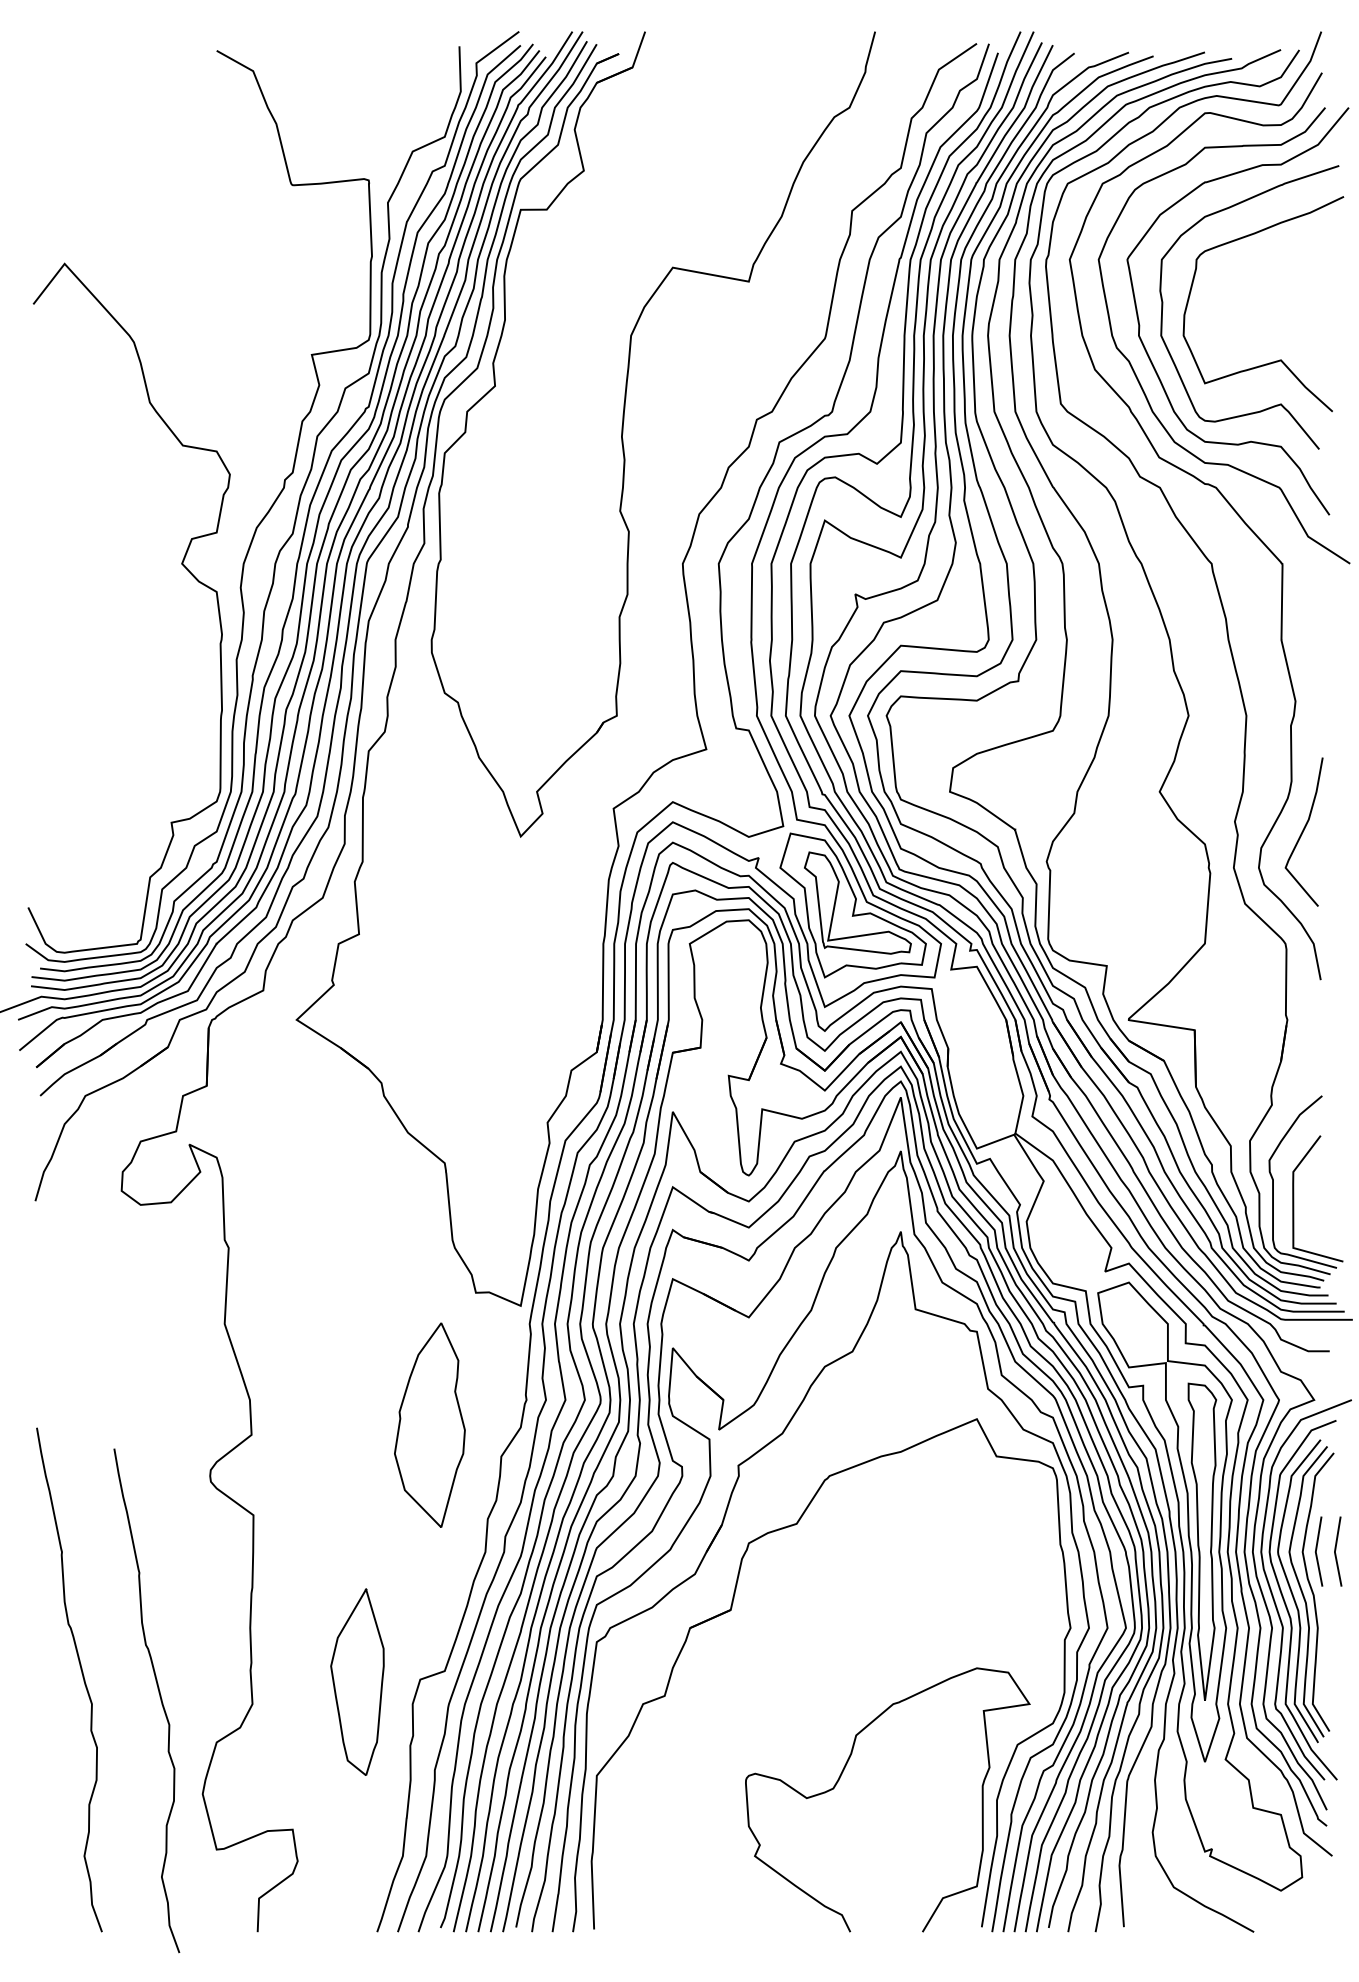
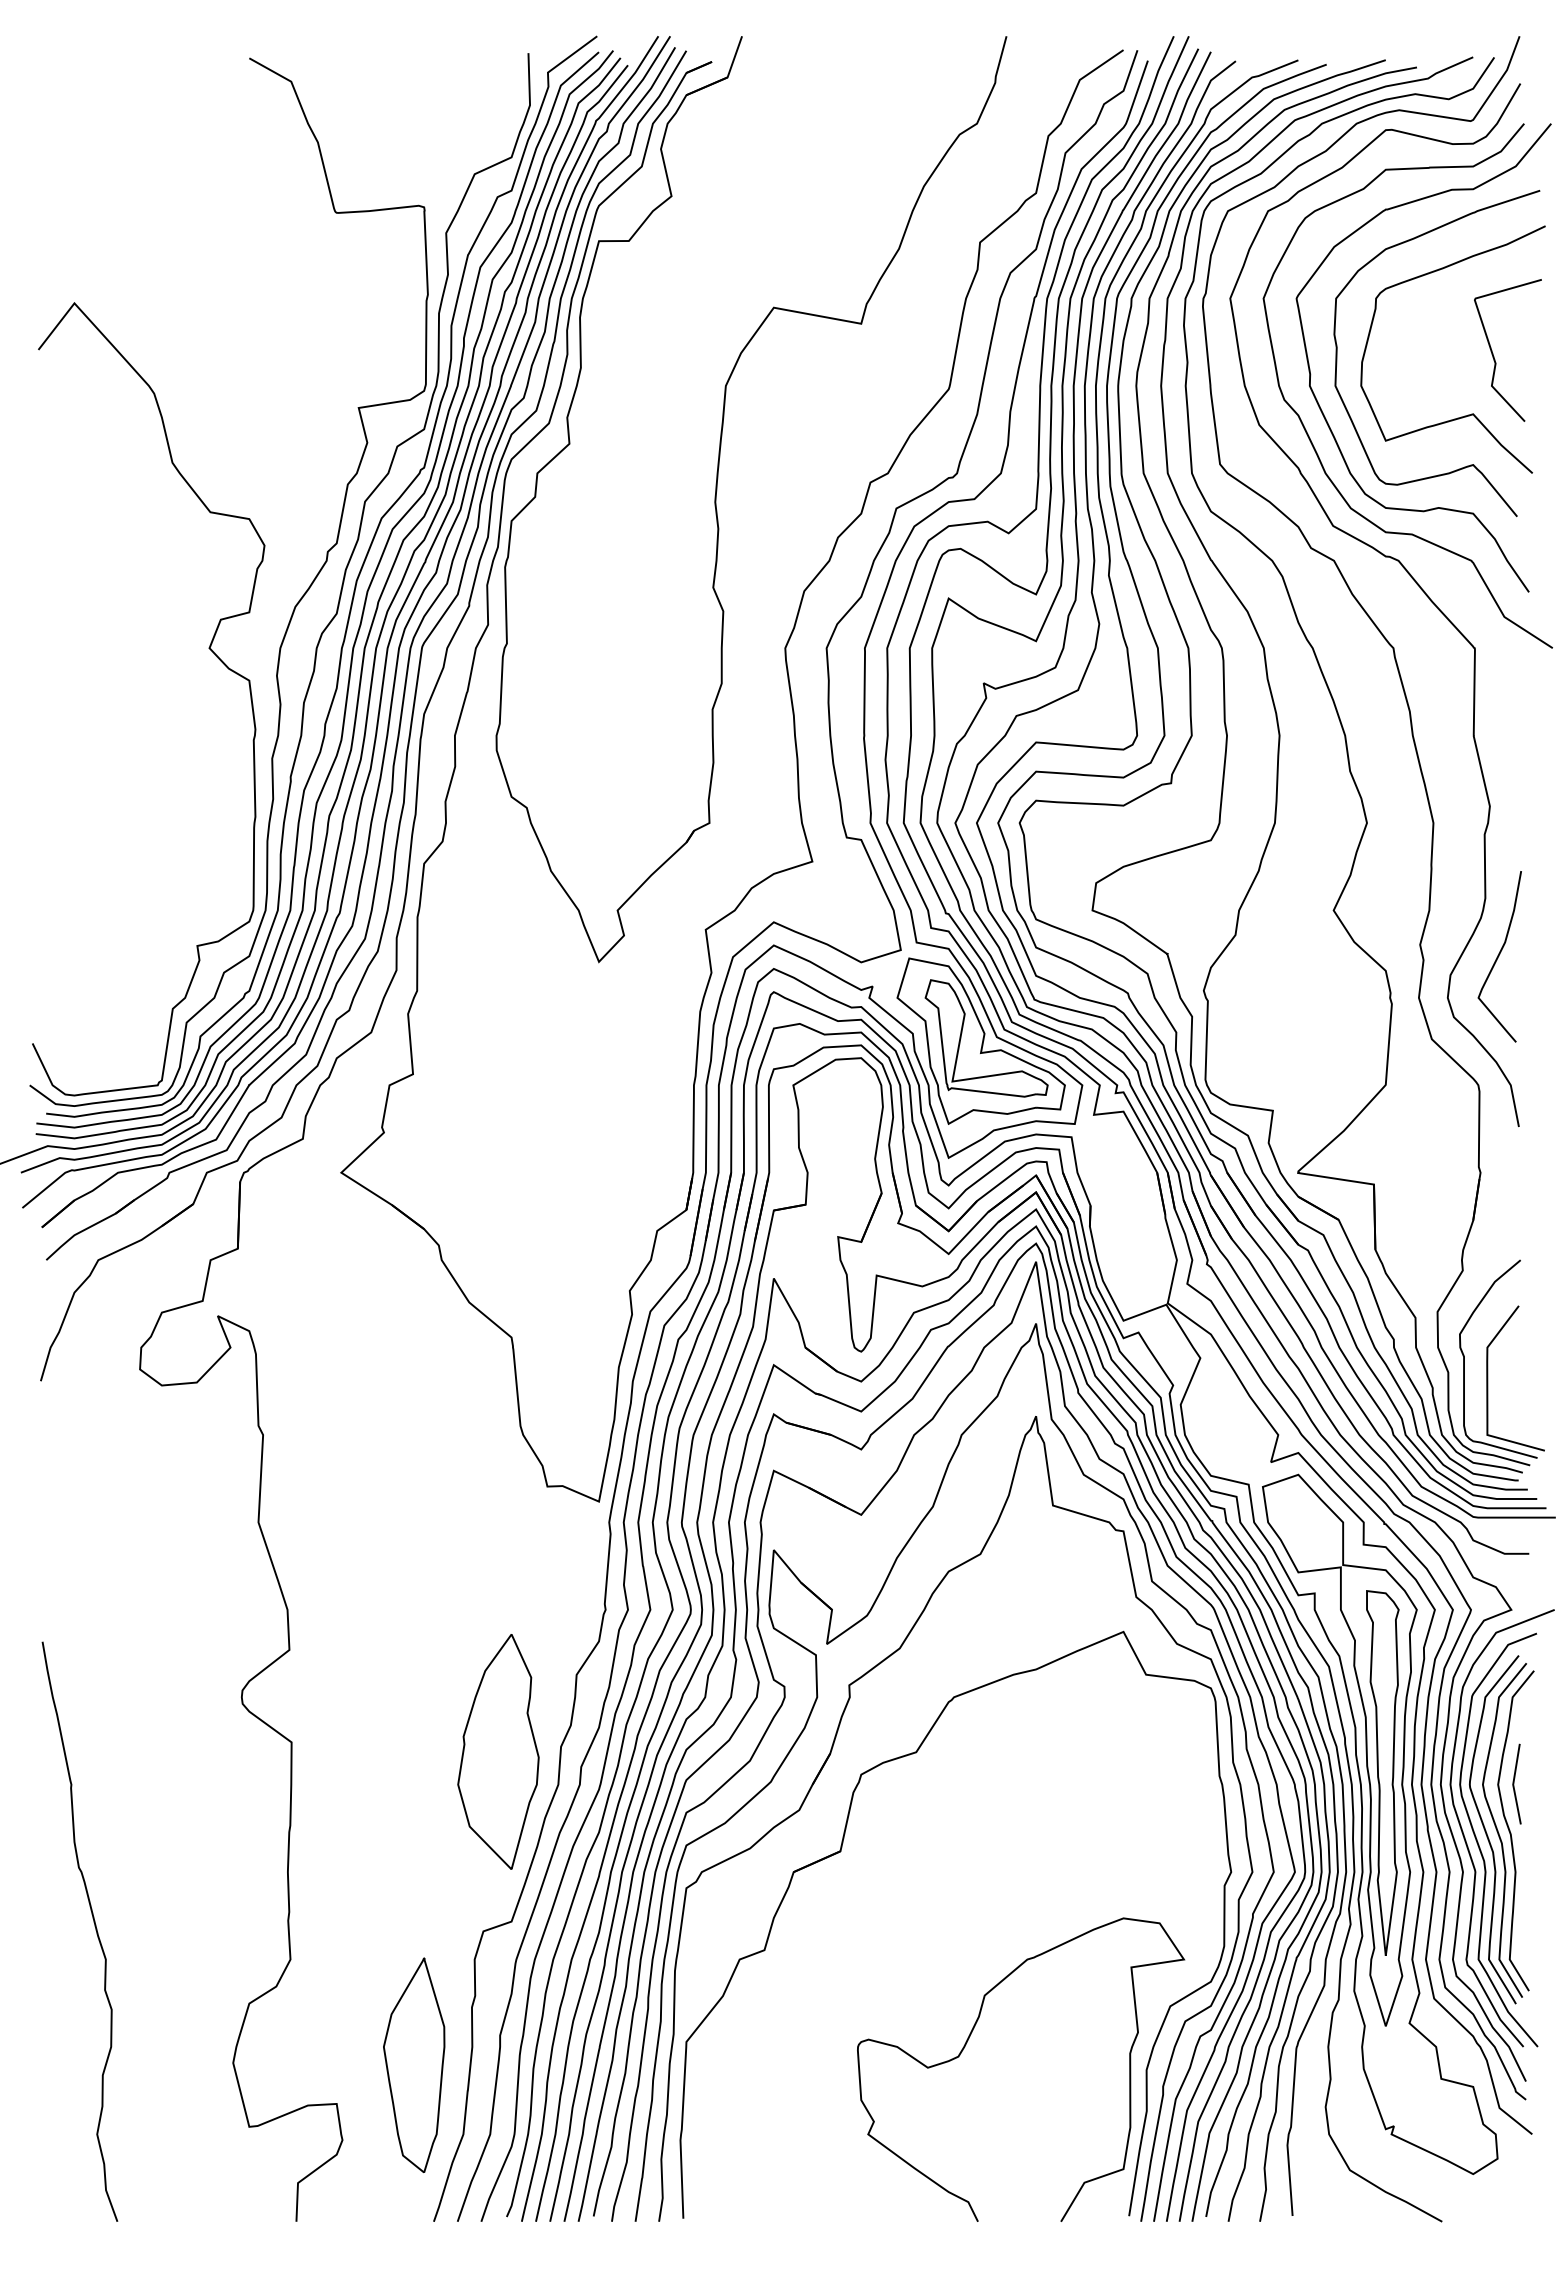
curve: (1298, 307) -> (1493, 353), added
part: (429, 1424) -> (498, 1751), moved
line: (1336, 1551) -> (1536, 1783), removed
part: (357, 1681) -> (414, 2064), moved
curve: (159, 1696) -> (183, 1950), removed

